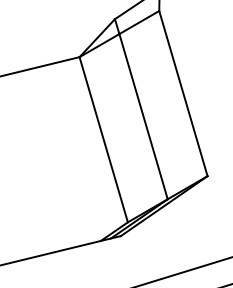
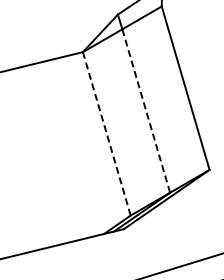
line: (143, 117) -> (146, 111), solid -> dashed
line: (103, 140) -> (106, 134), solid -> dashed

